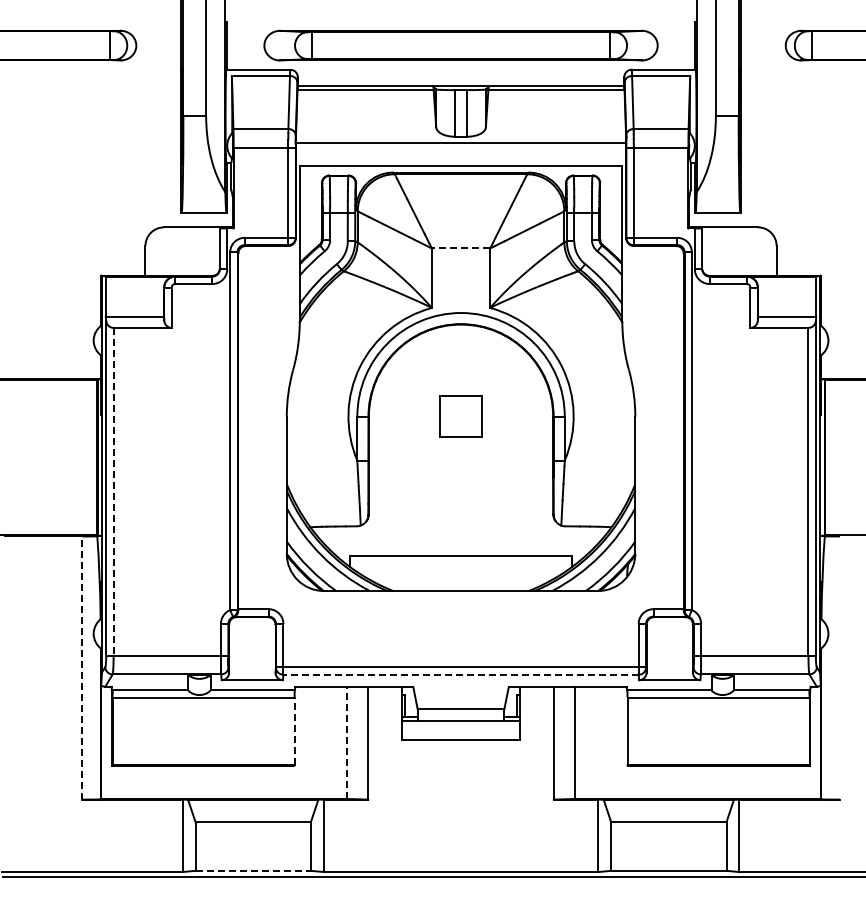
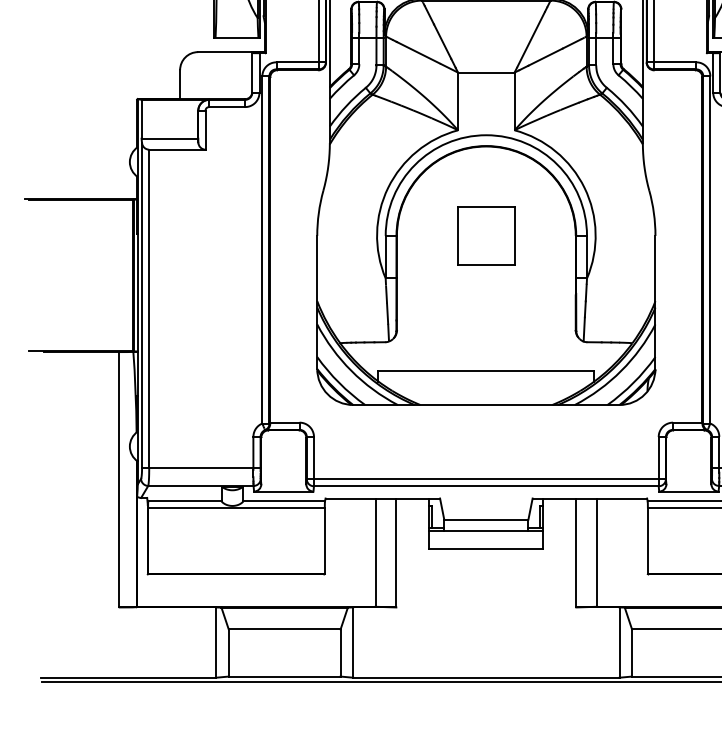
line: (460, 248) -> (485, 72), dashed -> solid
part: (460, 416) -> (485, 235), size x1.43
line: (113, 492) -> (149, 309), dashed -> solid
line: (82, 668) -> (119, 480), dashed -> solid
line: (461, 674) -> (486, 486), dashed -> solid
line: (294, 731) -> (324, 541), dashed -> solid
line: (346, 743) -> (375, 552), dashed -> solid
line: (253, 870) -> (284, 676), dashed -> solid

